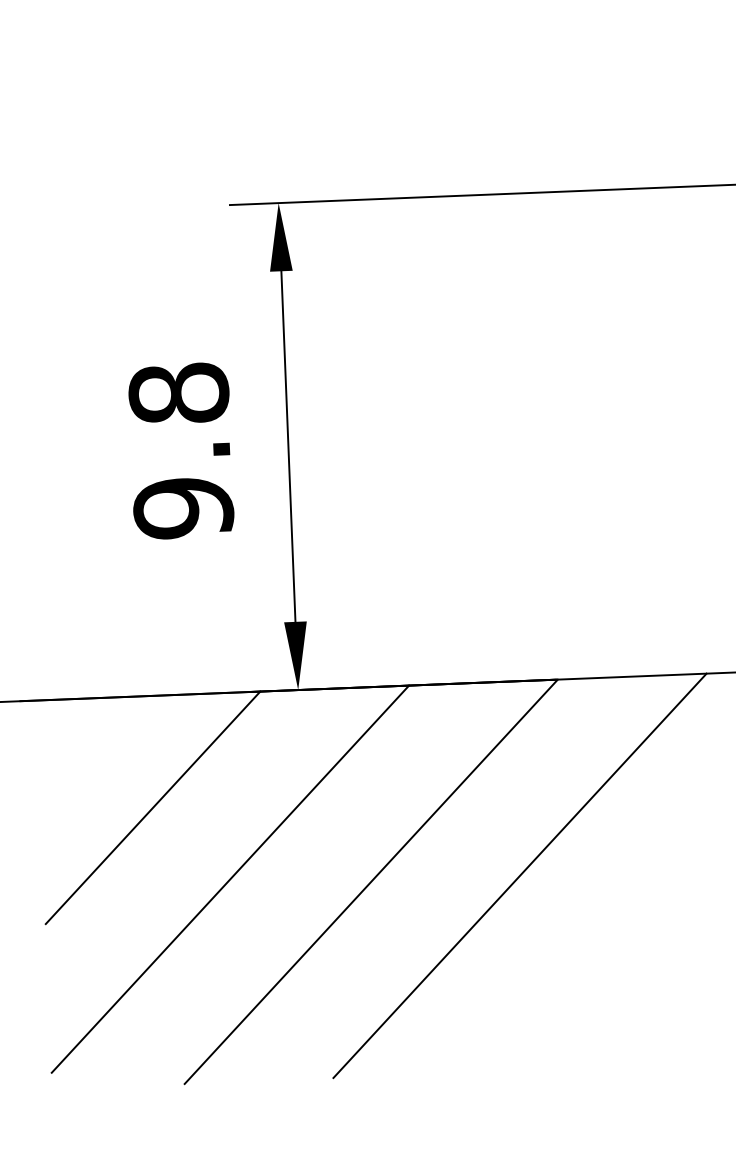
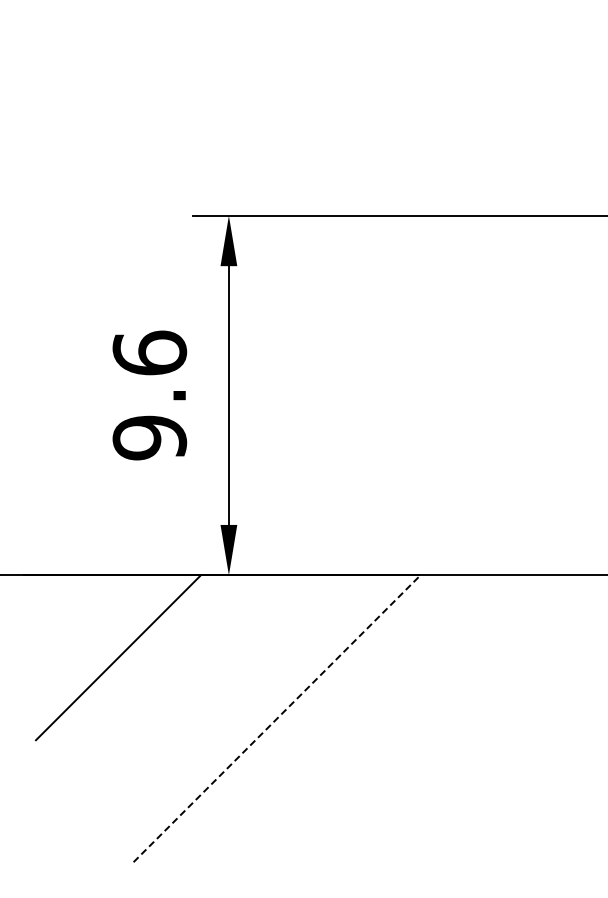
text: (178, 392) -> (149, 352), 9.8 -> 9.6
line: (519, 875) -> (386, 718), removed
line: (229, 879) -> (172, 712), removed
line: (371, 881) -> (277, 718), solid -> dashed

